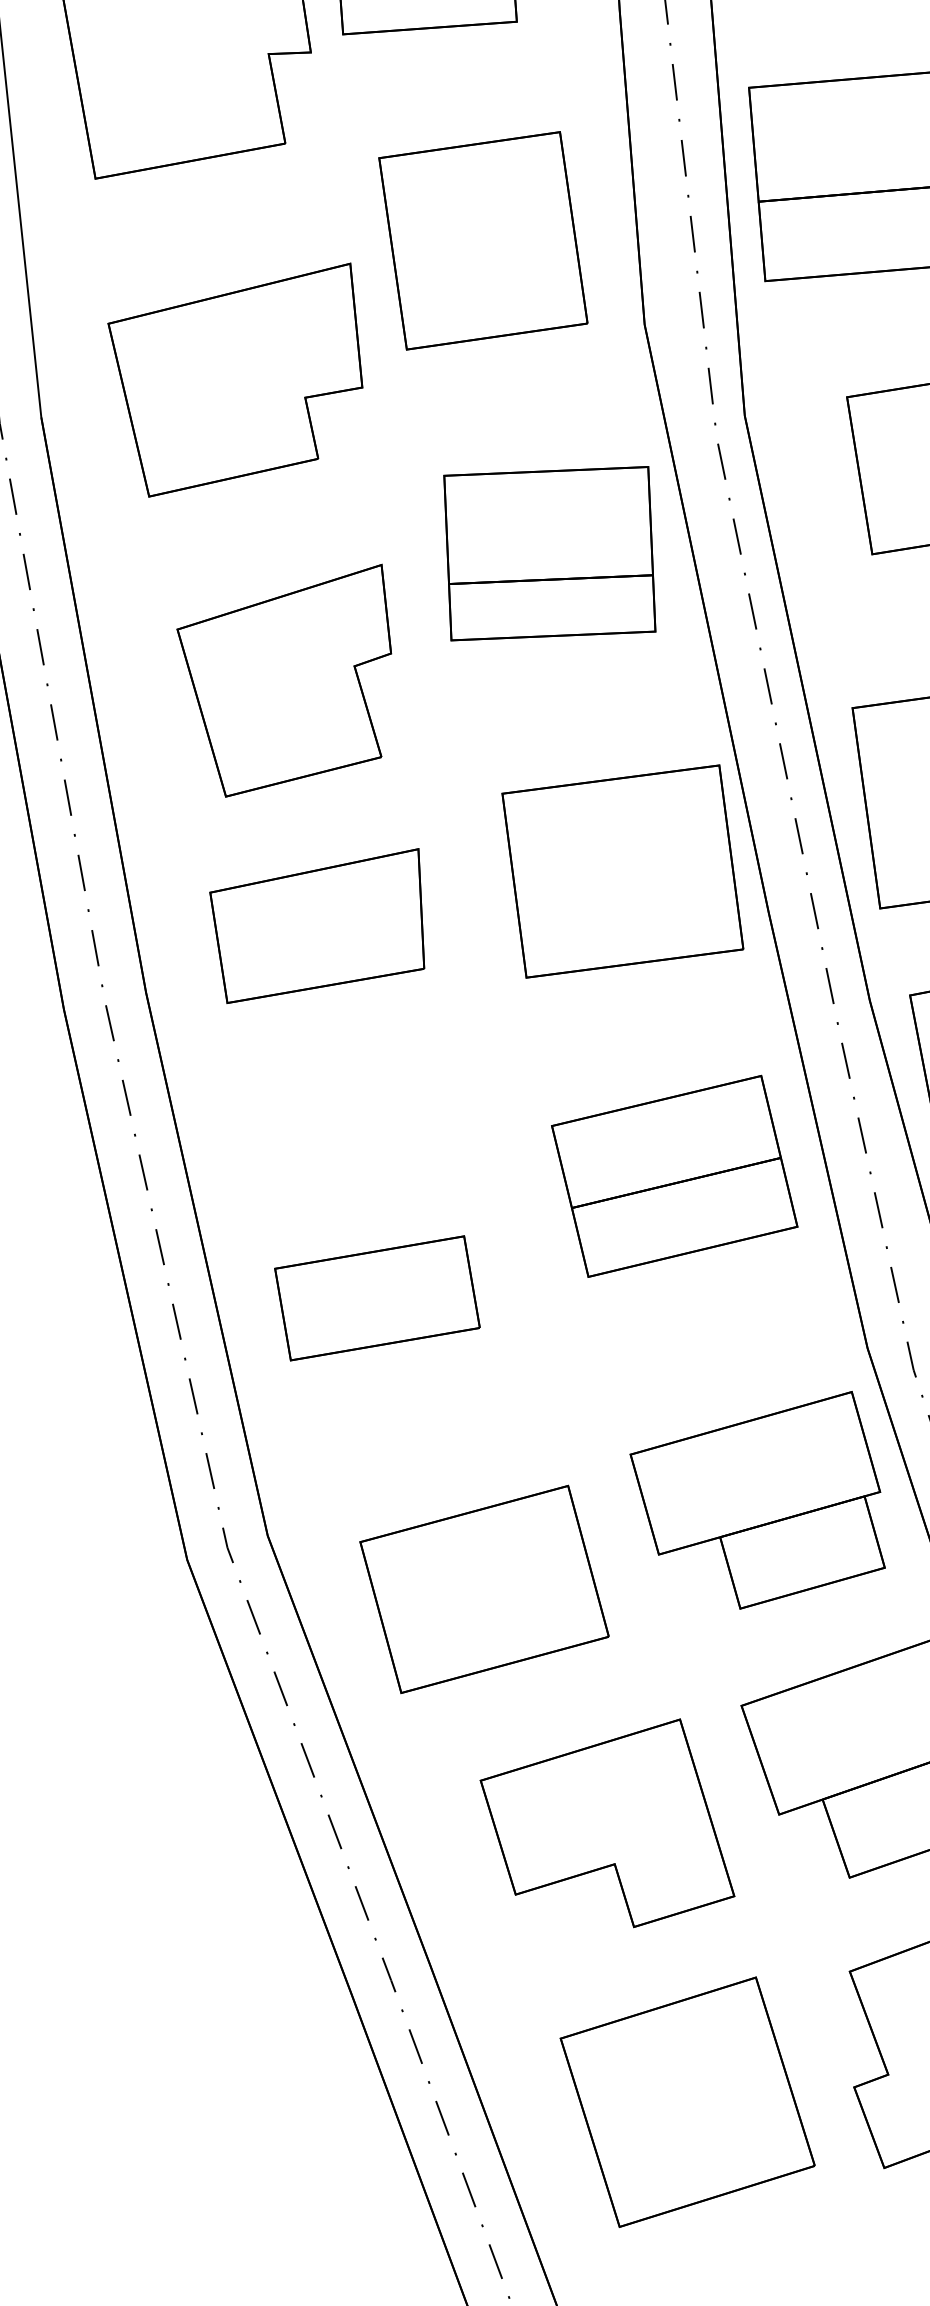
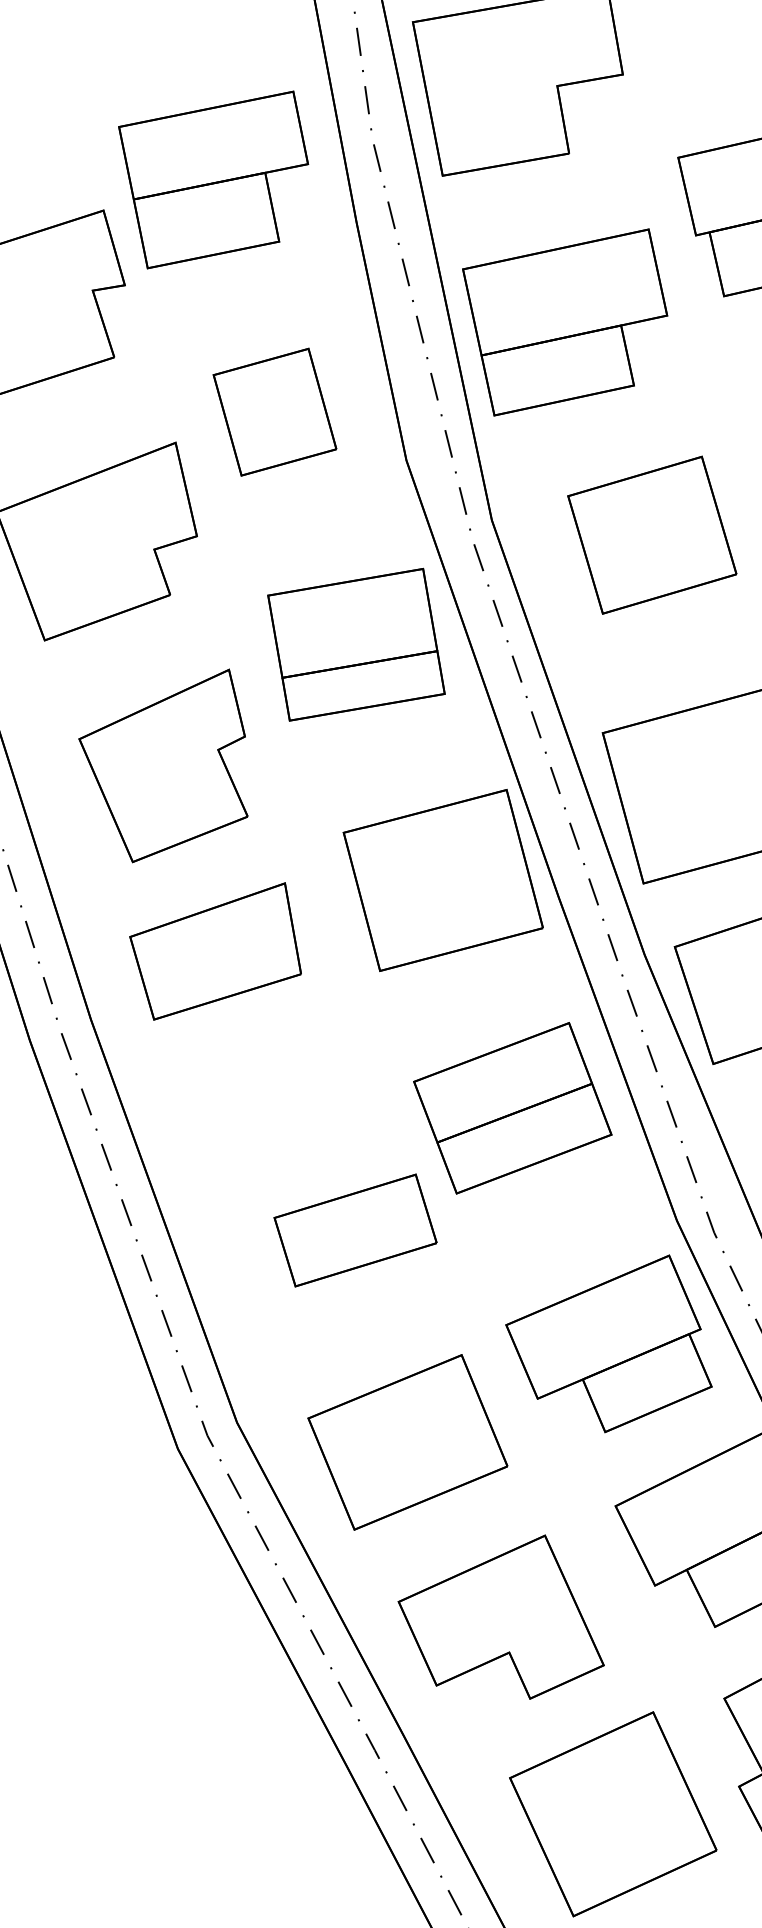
part: (482, 239) -> (274, 411), size x0.7
part: (377, 1298) -> (355, 1230), moved
part: (609, 1816) -> (500, 1616), moved

